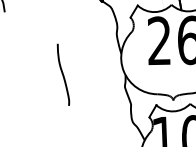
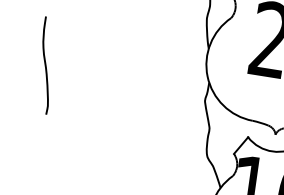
curve: (63, 74) -> (46, 65), moved

